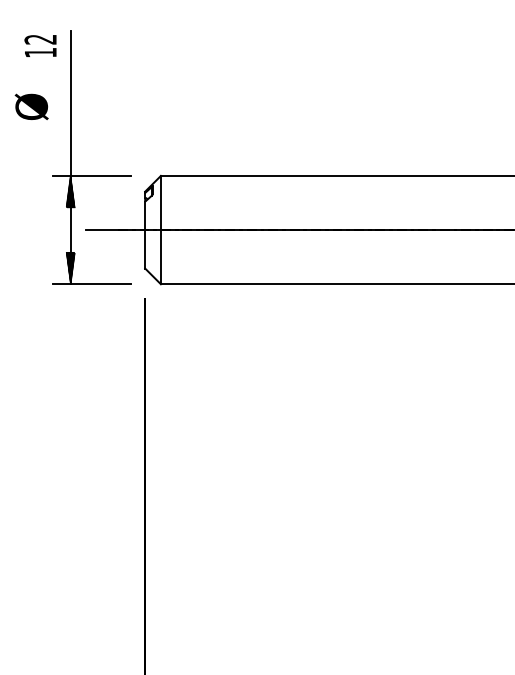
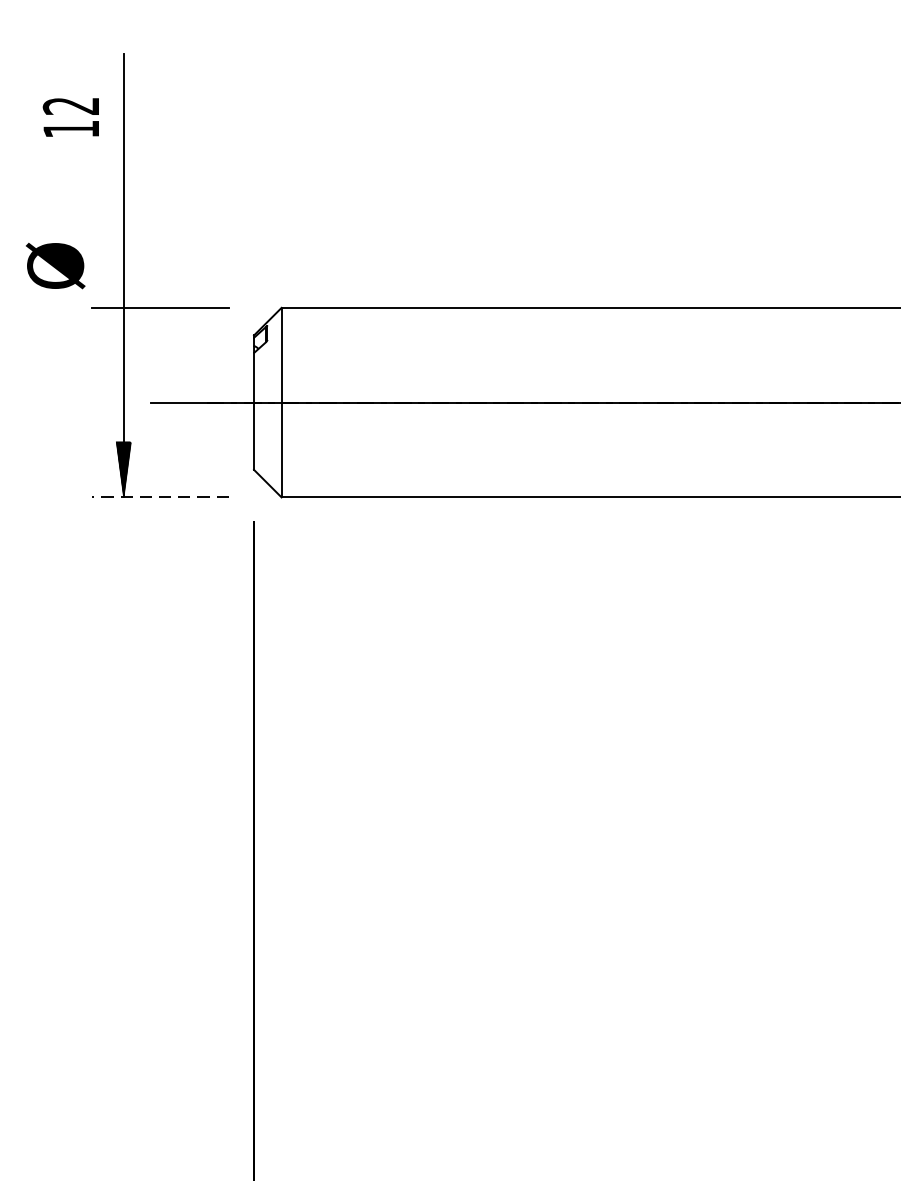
text: (40, 45) -> (70, 116), moved
text: (31, 106) -> (55, 265), moved
hatch: (70, 191) -> (123, 335), removed
line: (91, 284) -> (160, 497), solid -> dashed

